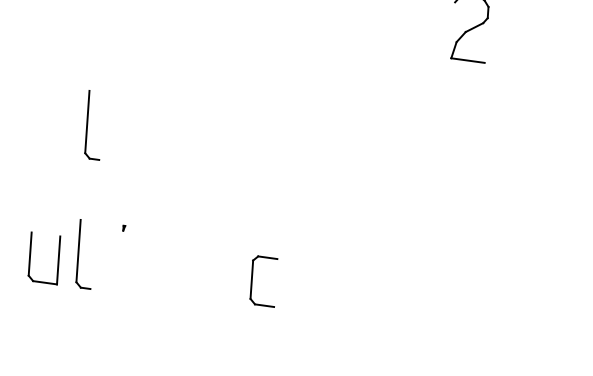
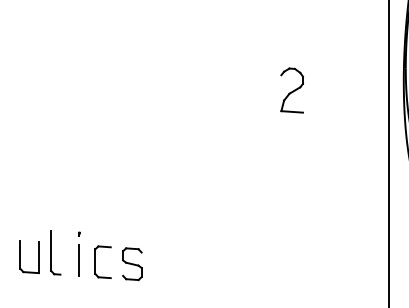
part: (93, 125) -> (55, 169), removed
line: (120, 268) -> (78, 260), added
part: (252, 279) -> (95, 261), moved
part: (203, 280) -> (132, 264), added

